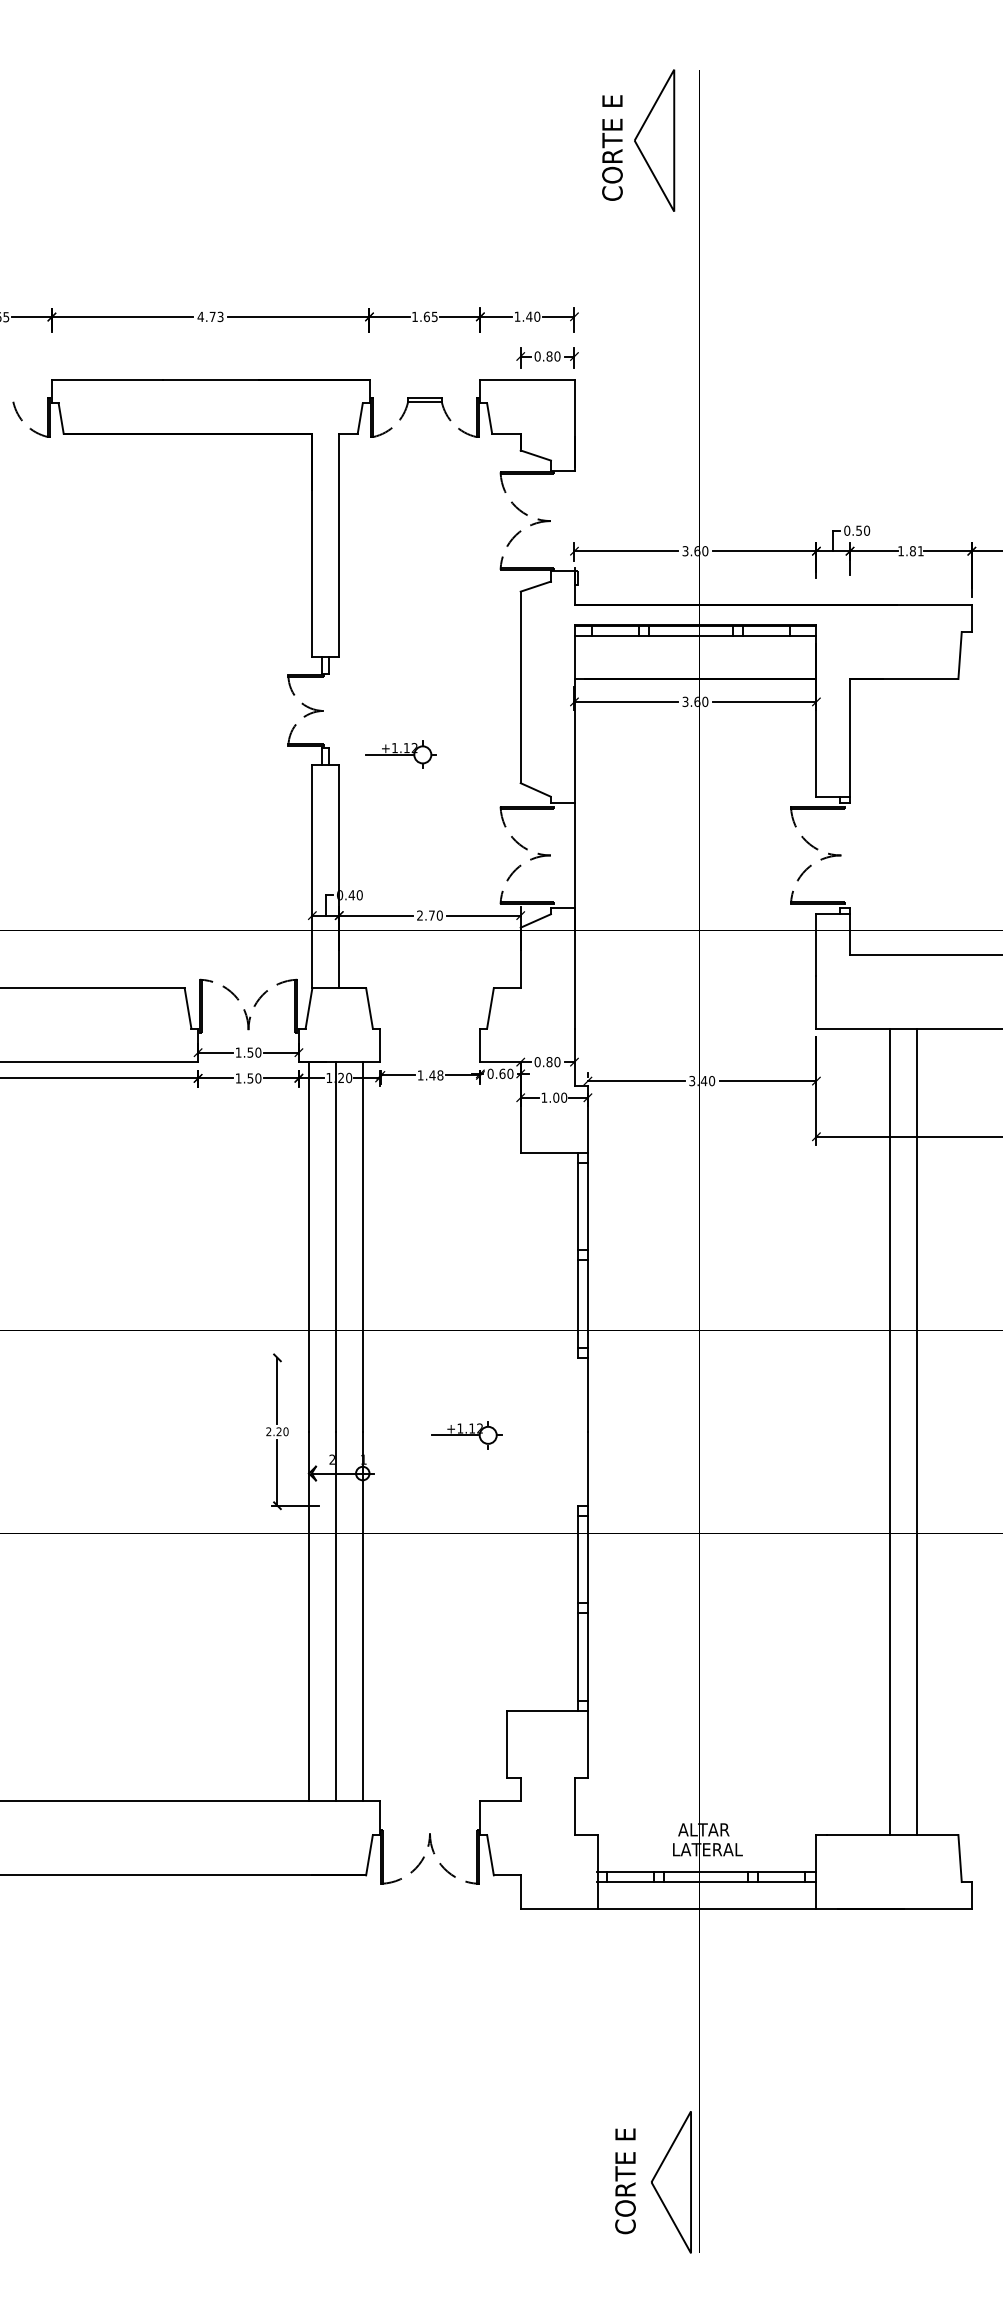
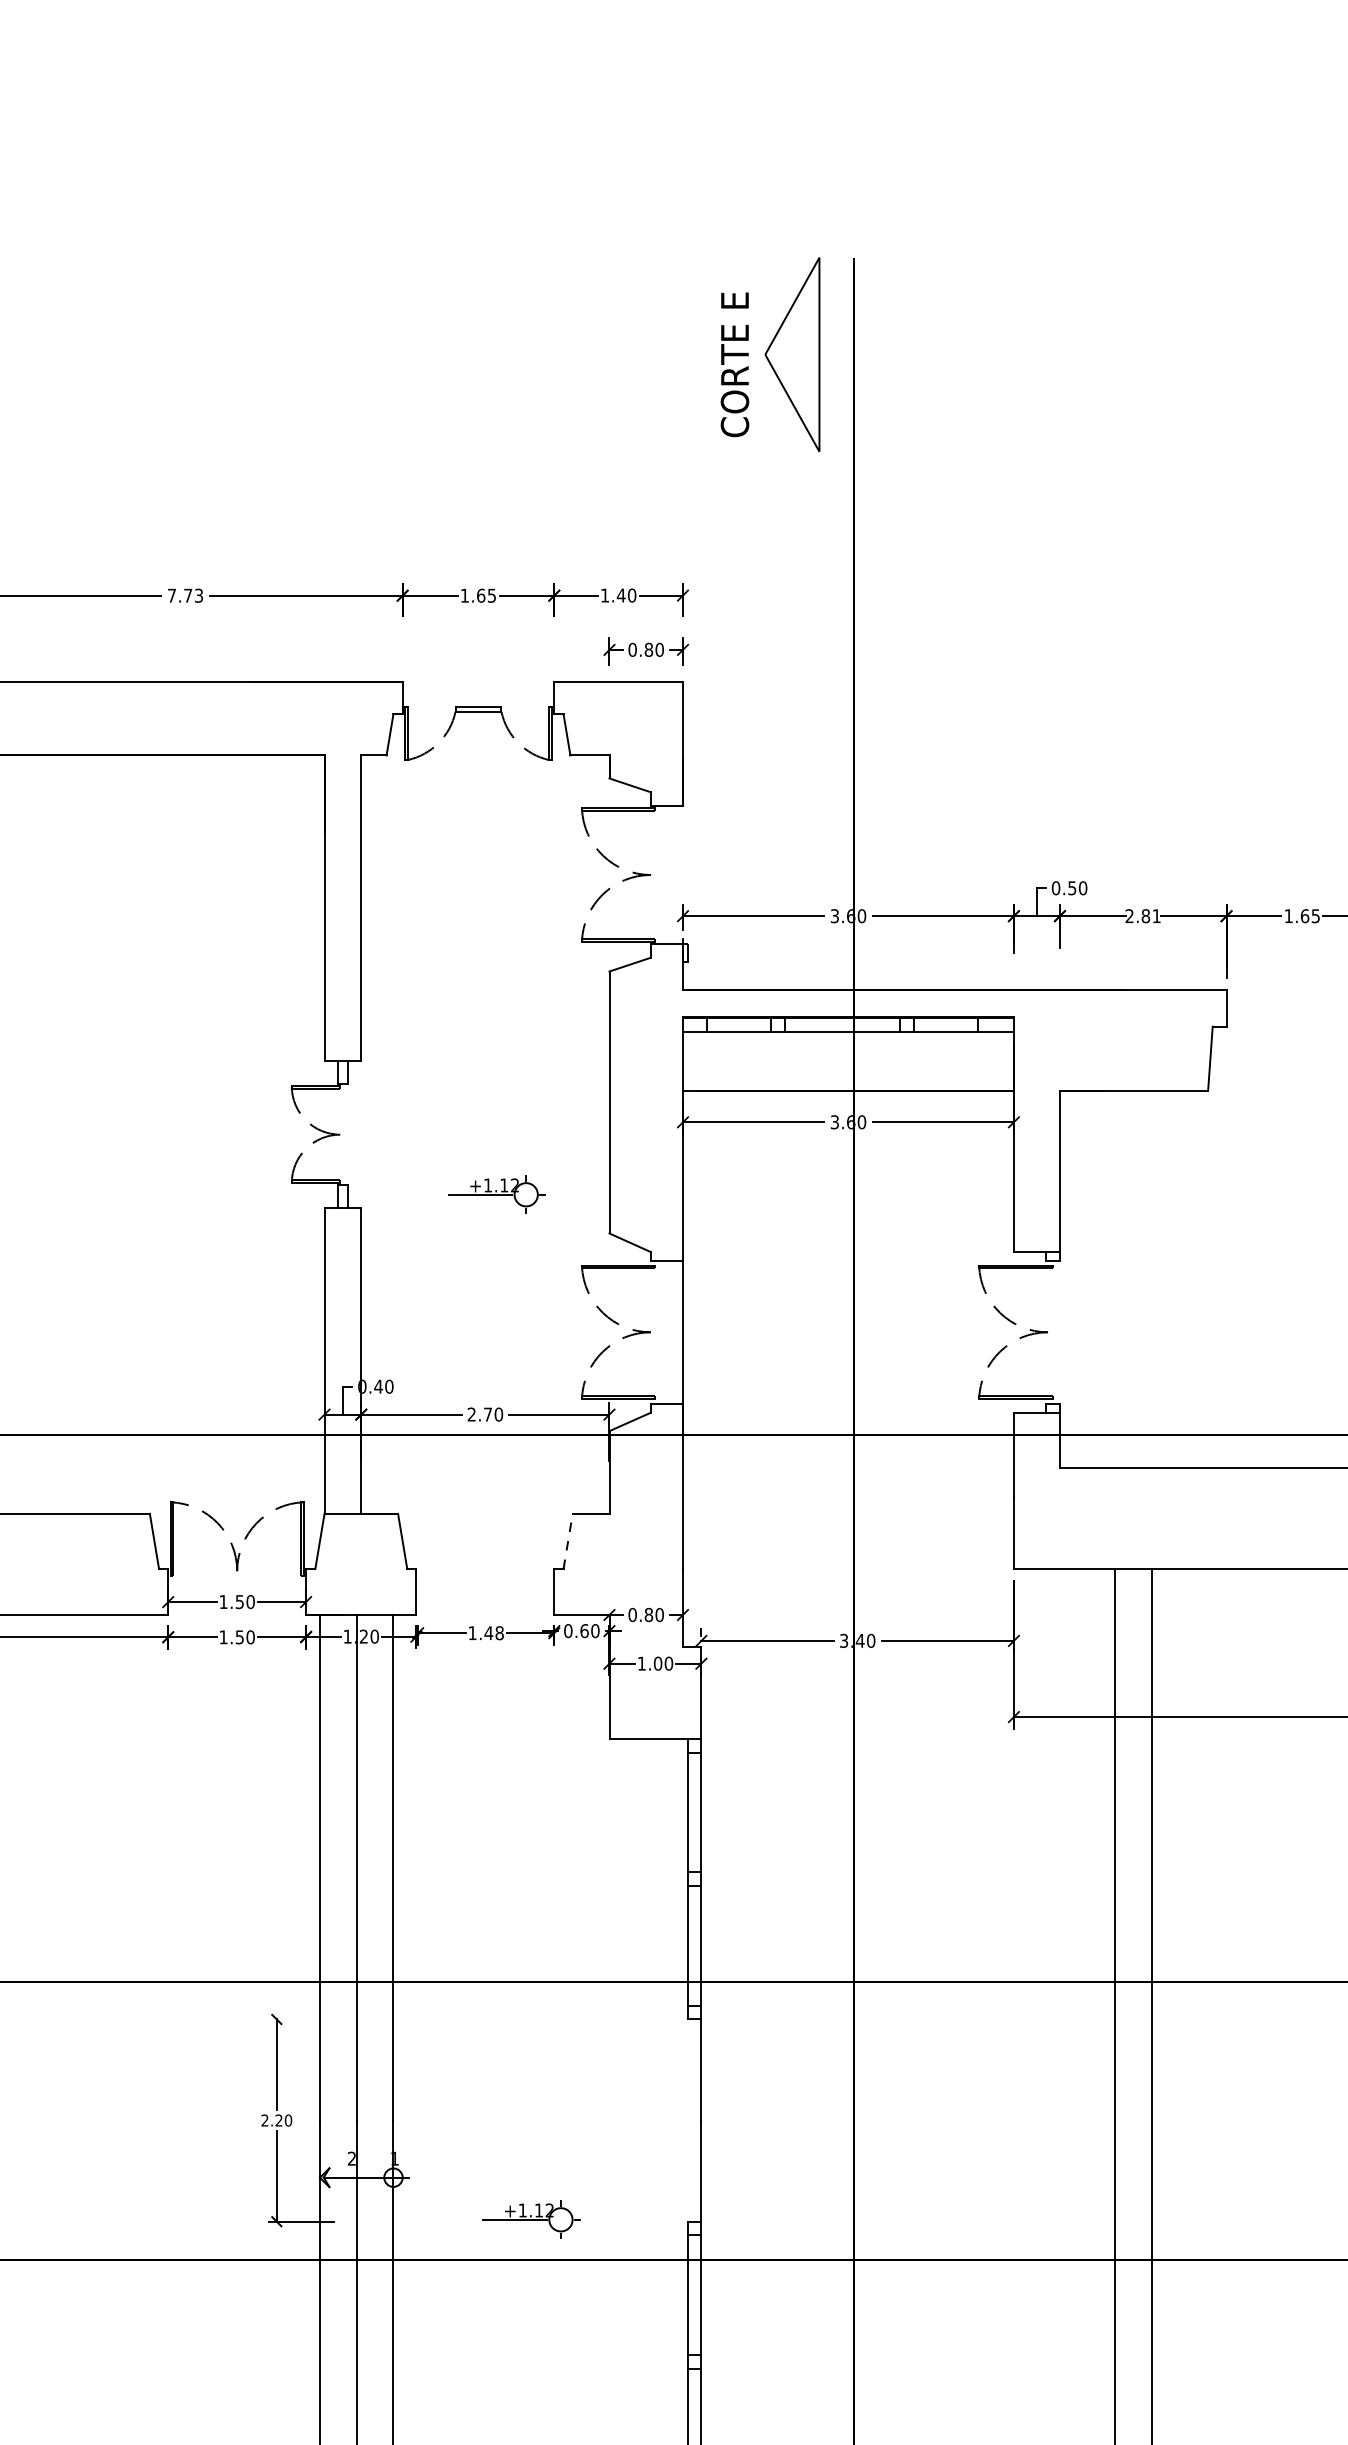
text: (200, 316) -> (171, 595), 4.73 -> 7.73
text: (900, 551) -> (1128, 916), 1.81 -> 2.81
part: (400, 754) -> (495, 1194), moved
line: (490, 1007) -> (568, 1540), solid -> dashed
part: (466, 1435) -> (531, 2220), moved

